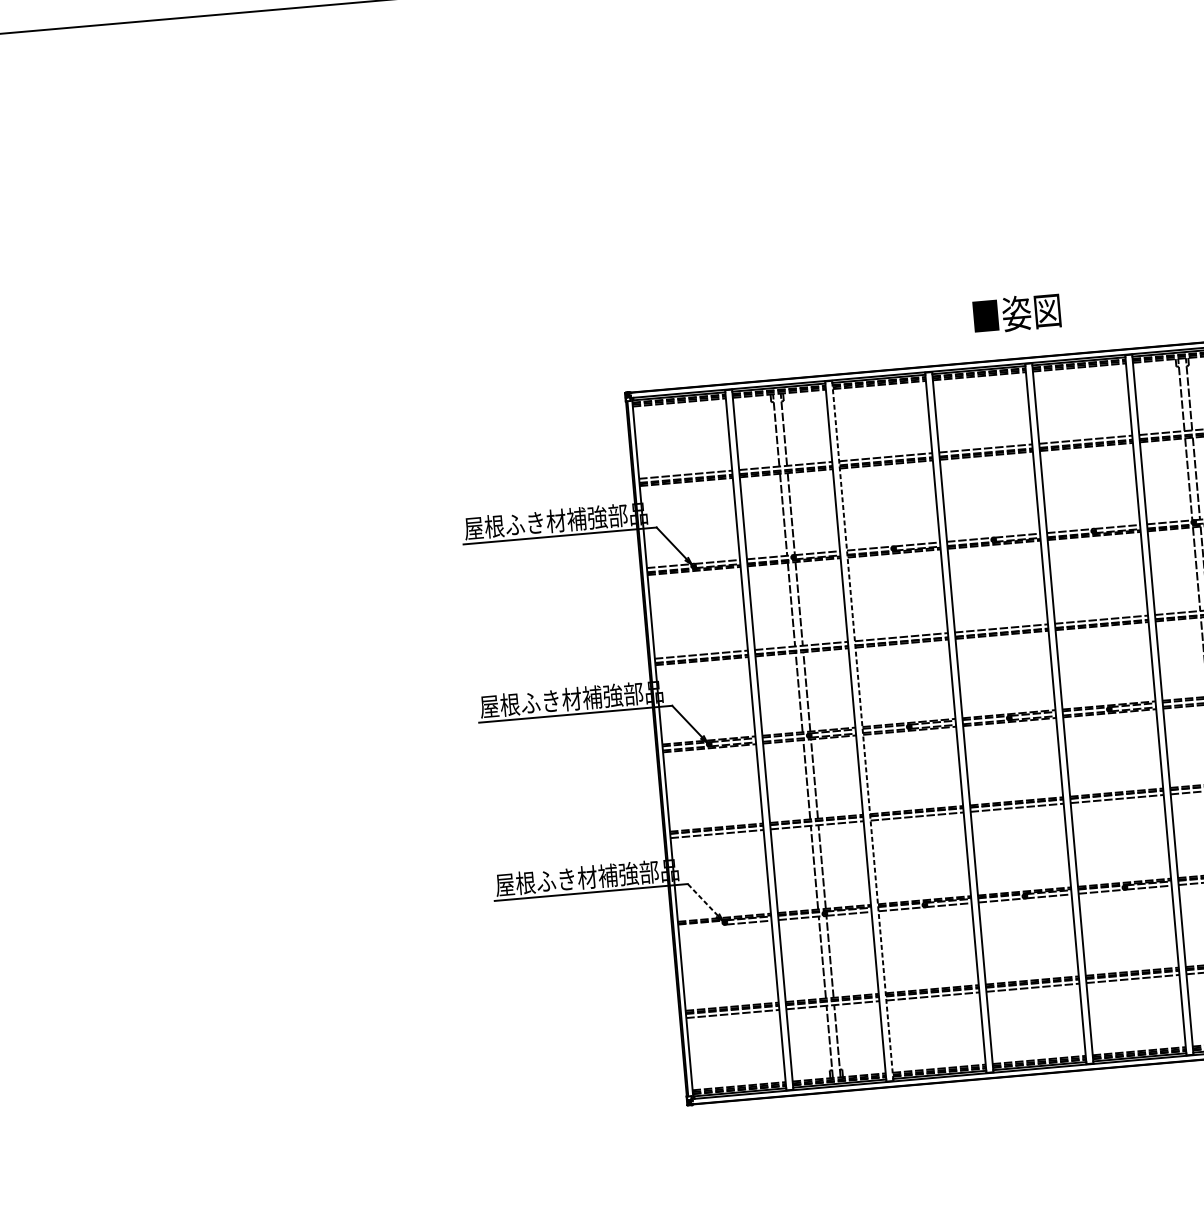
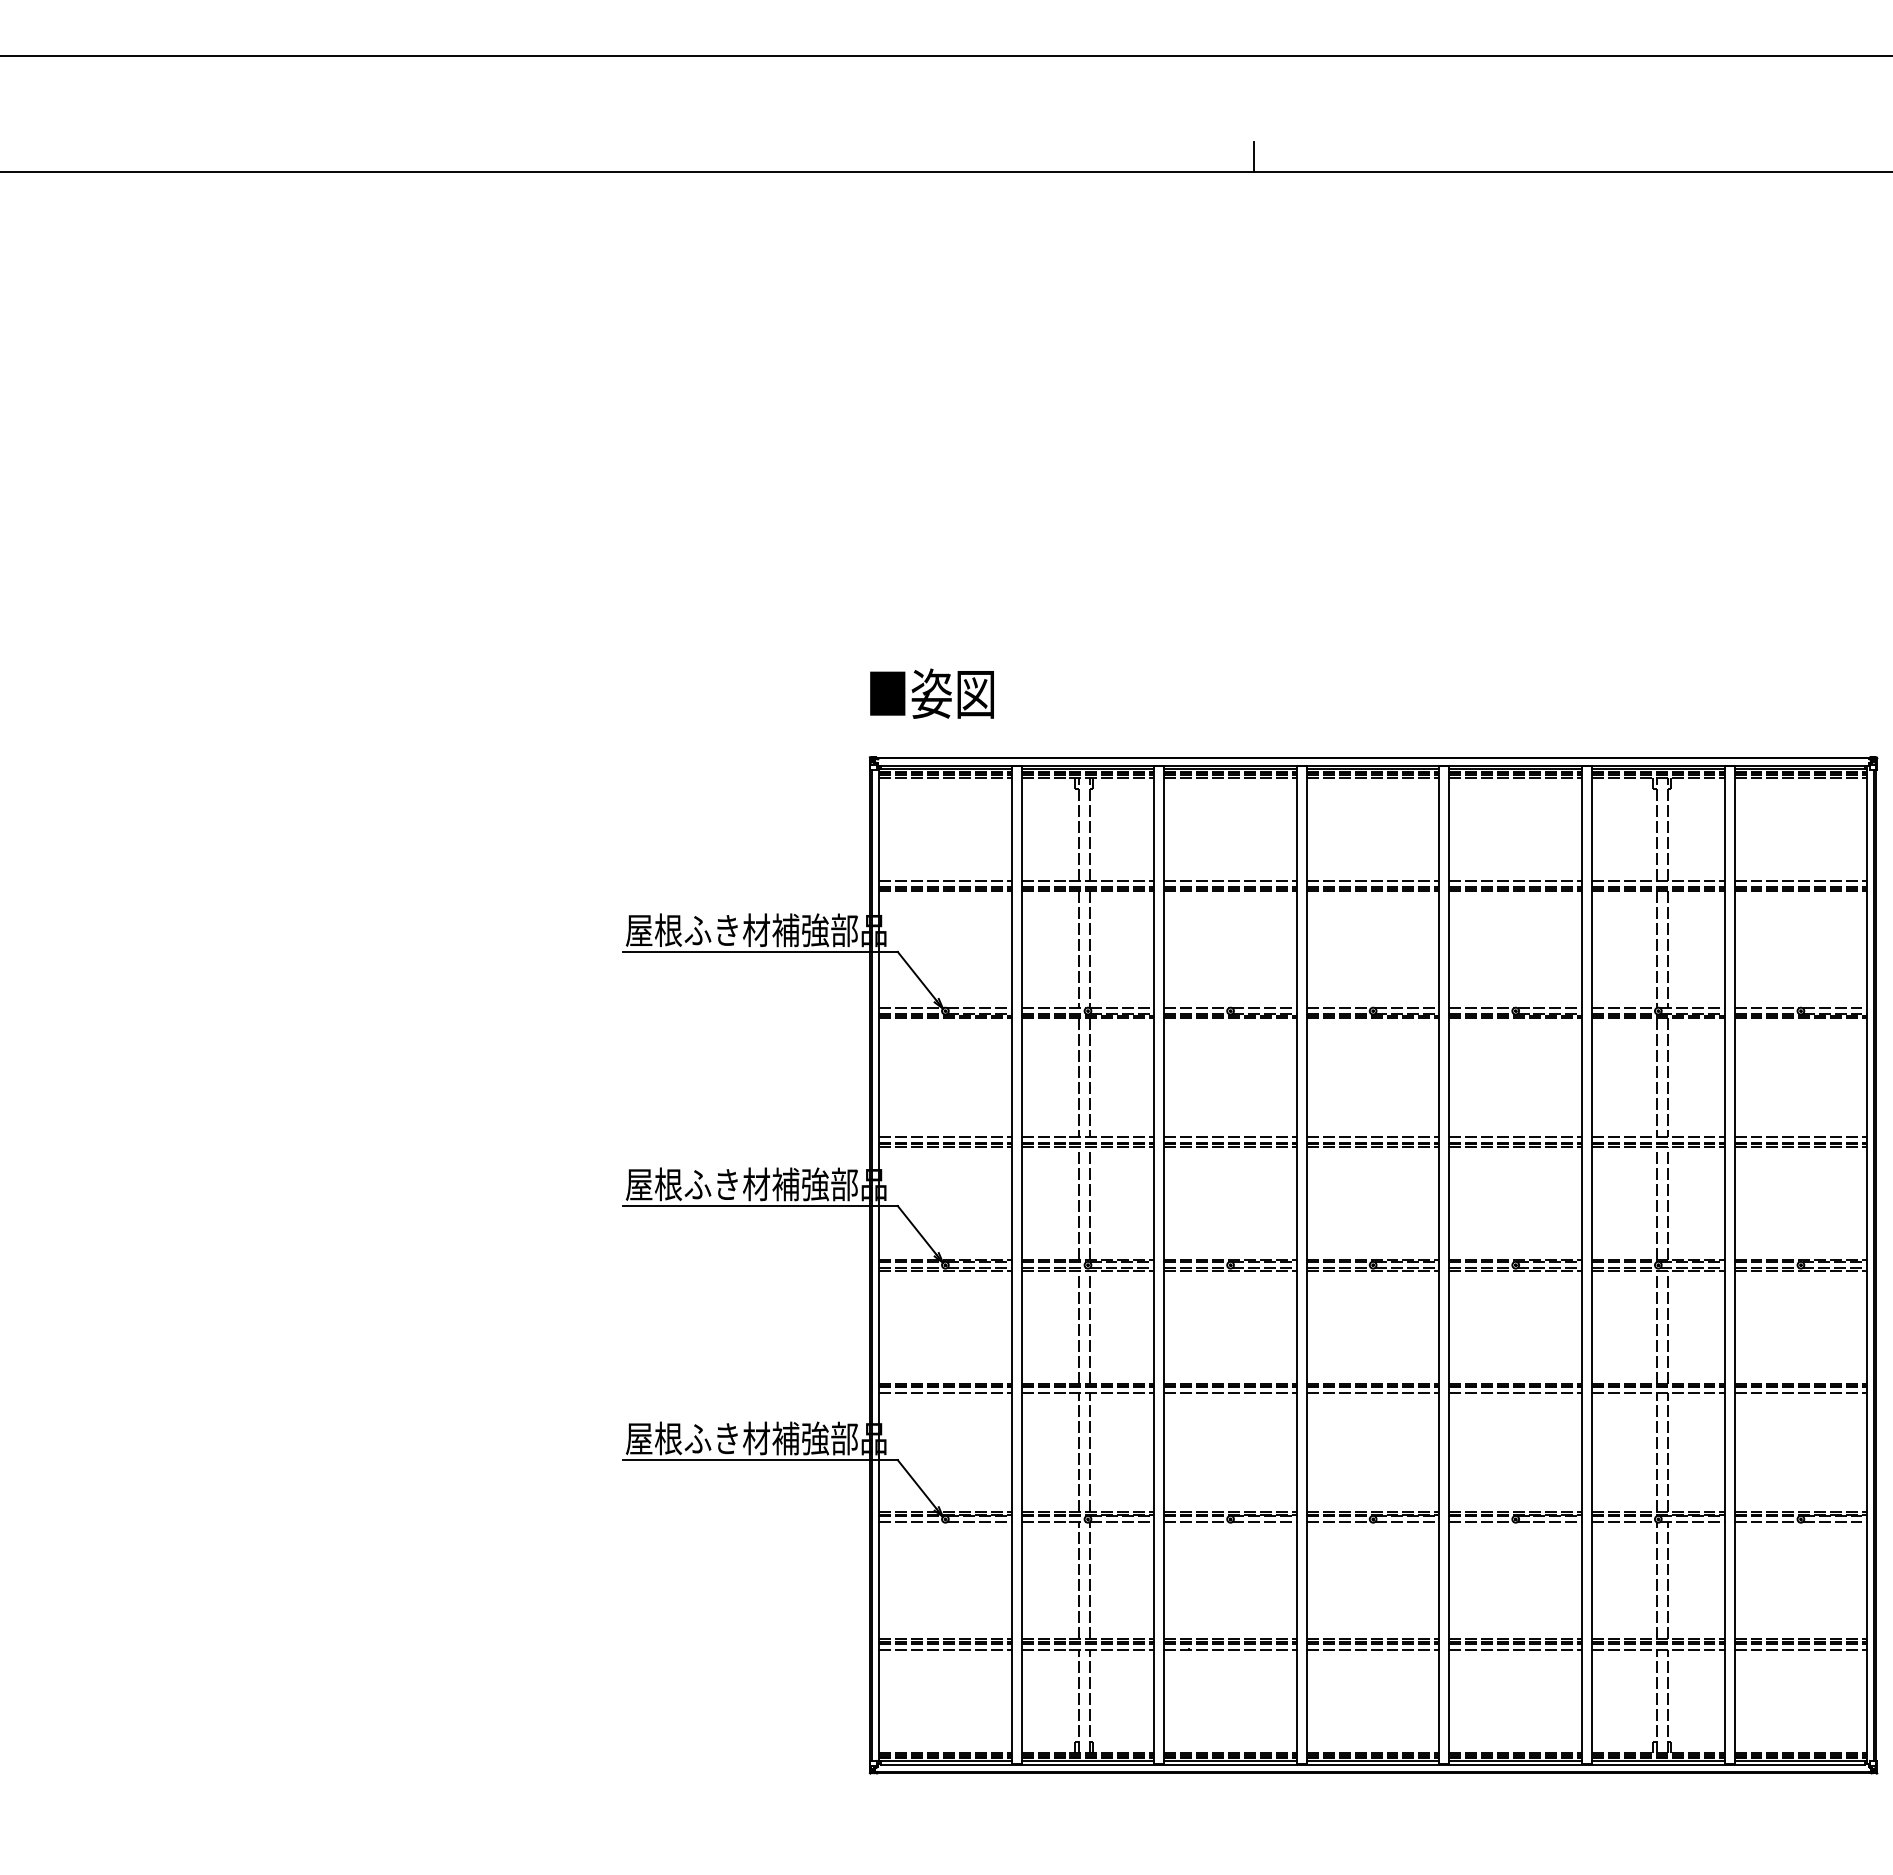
text: (1016, 313) -> (931, 693), moved
line: (862, 730) -> (1164, 1264), dashed -> solid
line: (702, 899) -> (916, 1484), dashed -> solid
line: (701, 926) -> (911, 1522), added

